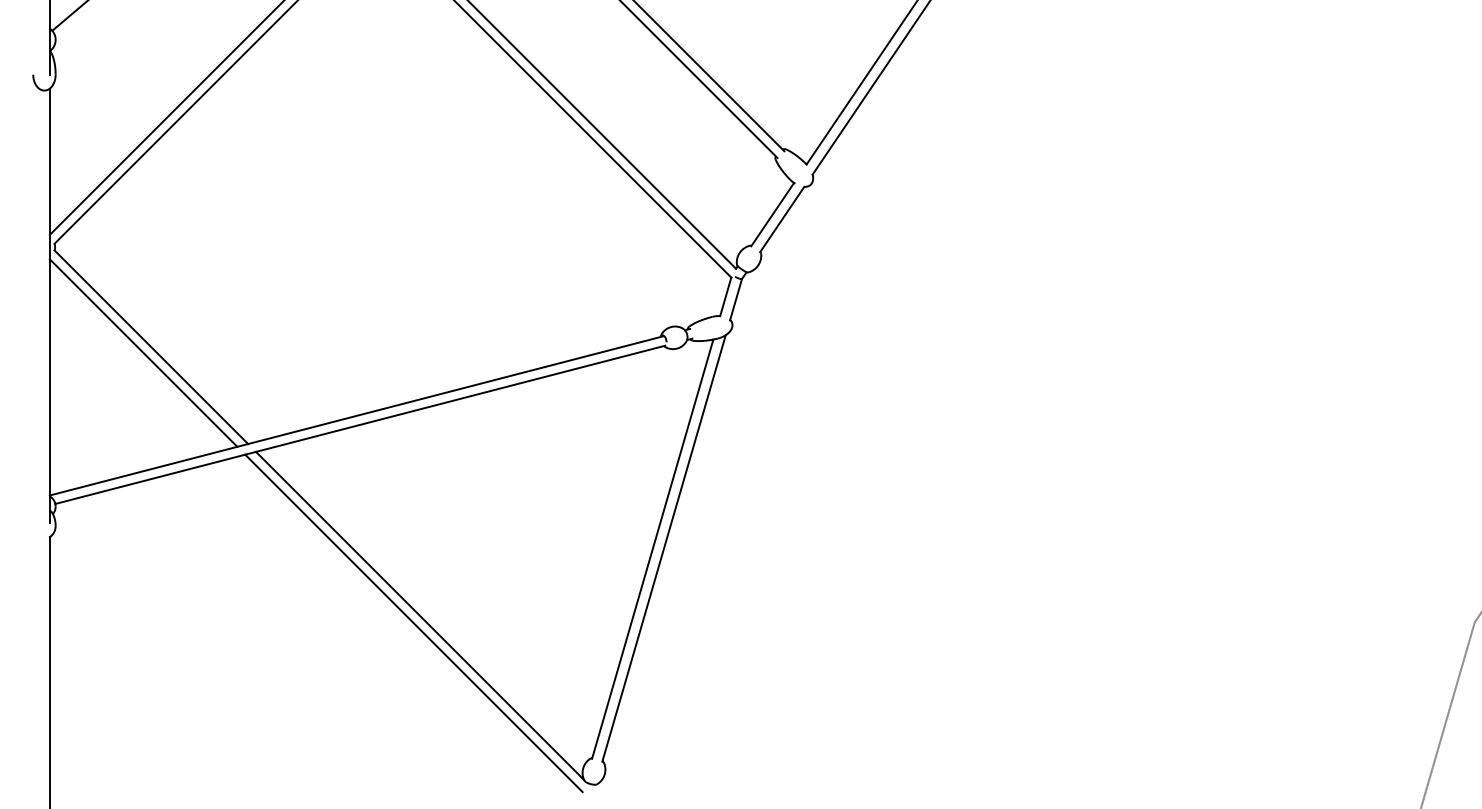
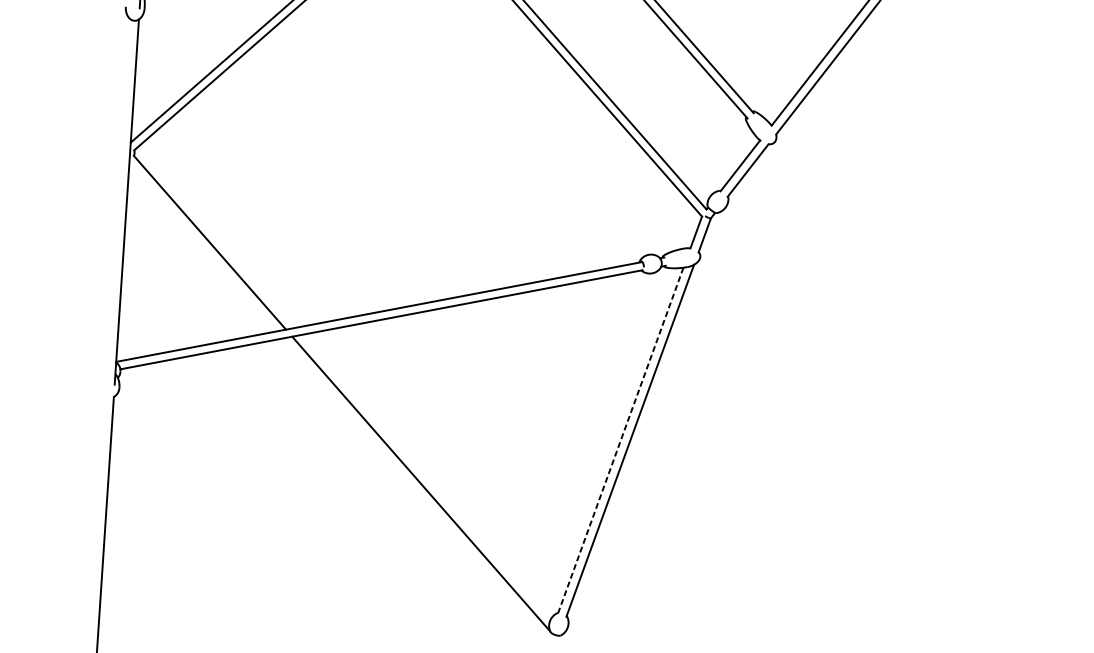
line: (143, 352) -> (203, 246), removed
line: (652, 549) -> (620, 441), solid -> dashed
line: (413, 623) -> (415, 489), removed

